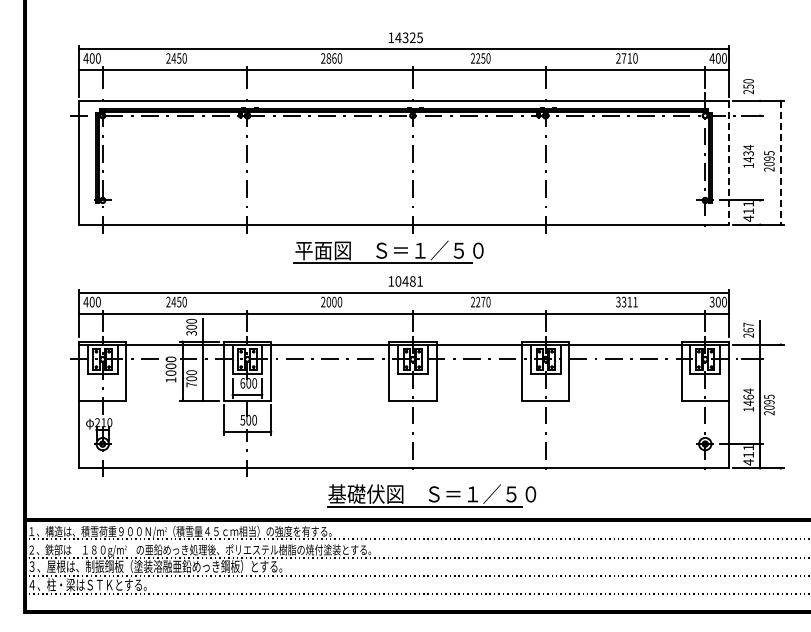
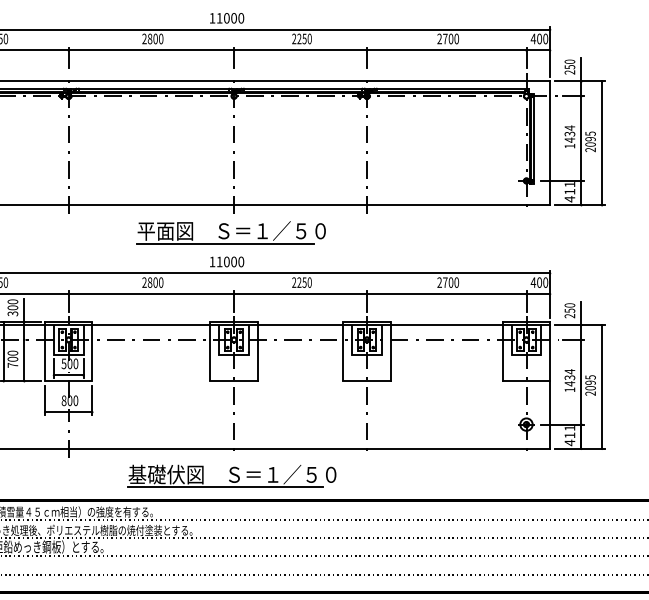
text: (408, 37) -> (229, 18), 14325 -> 11000
text: (334, 58) -> (155, 39), 2860 -> 2800
text: (629, 58) -> (450, 39), 2710 -> 2700
line: (760, 150) -> (581, 131), added
line: (728, 162) -> (549, 143), dashed -> solid
line: (780, 162) -> (601, 143), dashed -> solid
part: (388, 251) -> (230, 232), moved
text: (408, 281) -> (229, 262), 10481 -> 11000
text: (626, 301) -> (447, 282), 3311 -> 2700
text: (711, 301) -> (532, 282), 300 -> 400
text: (328, 302) -> (149, 283), 2000 -> 2800
text: (483, 302) -> (304, 283), 2270 -> 2250
text: (748, 327) -> (569, 308), 267 -> 250
text: (242, 383) -> (63, 364), 600 -> 500
text: (748, 396) -> (569, 377), 1464 -> 1434
line: (780, 406) -> (601, 387), added
text: (242, 420) -> (63, 401), 500 -> 800
part: (431, 495) -> (231, 476), moved

